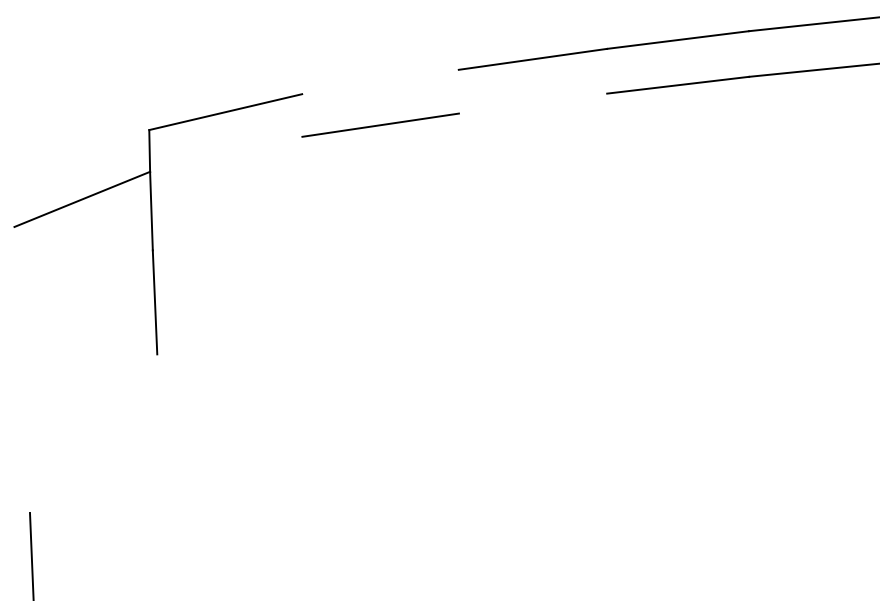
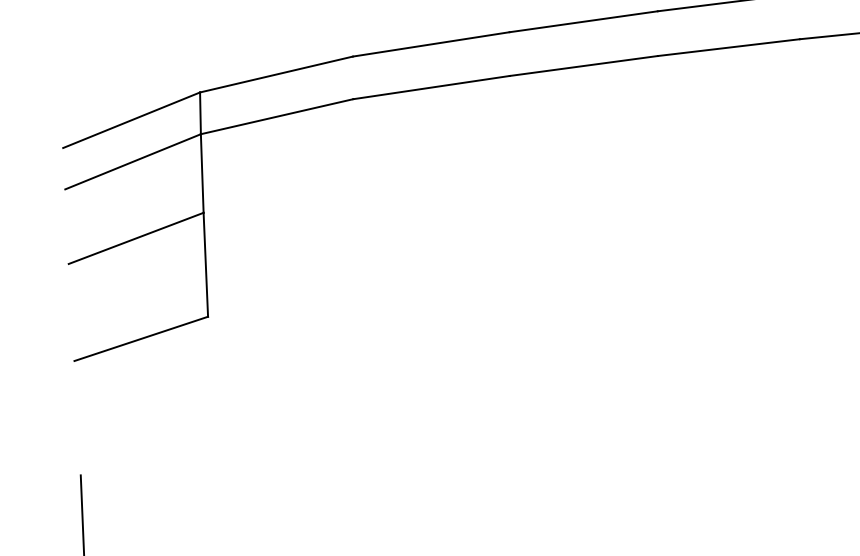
line: (380, 81) -> (431, 43), added
line: (532, 103) -> (583, 65), added
line: (226, 153) -> (277, 115), added
line: (80, 157) -> (131, 119), added
line: (84, 275) -> (135, 237), added
line: (90, 376) -> (141, 338), added

